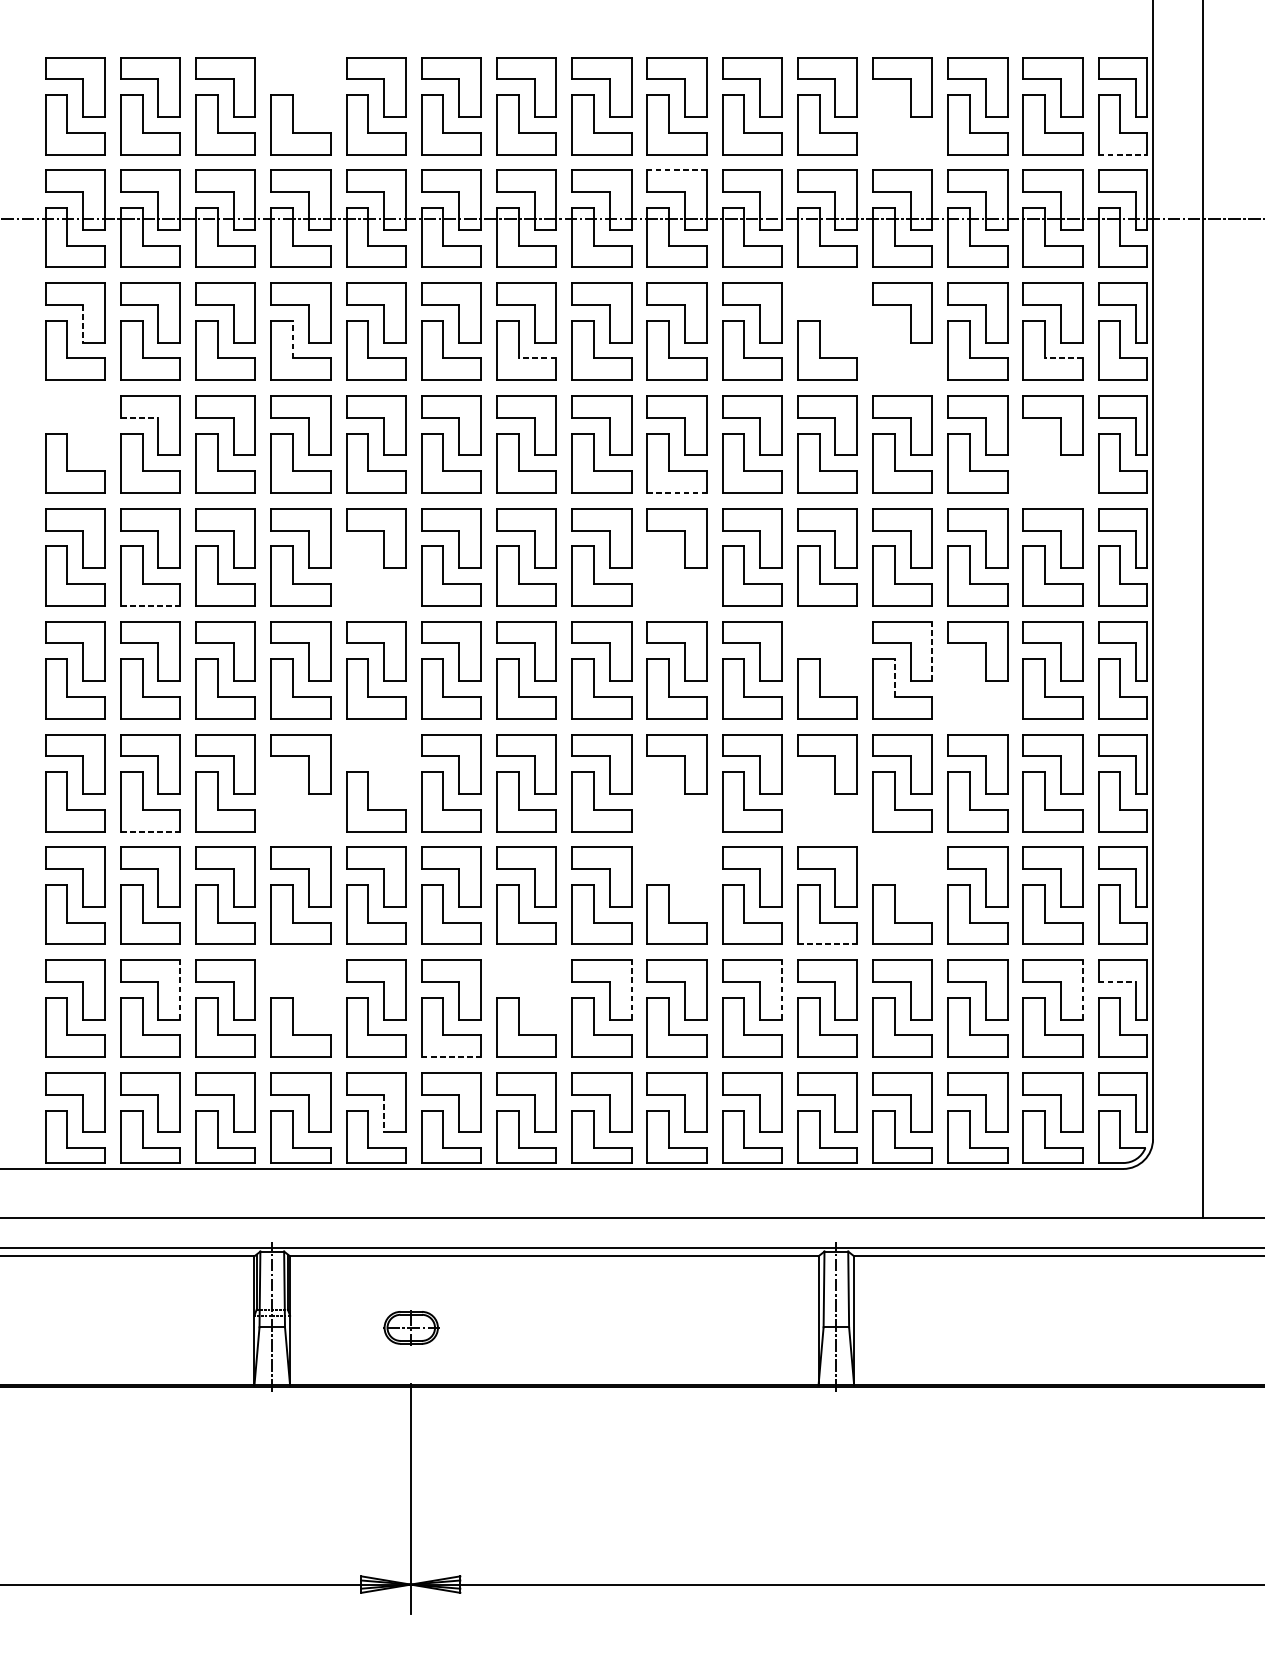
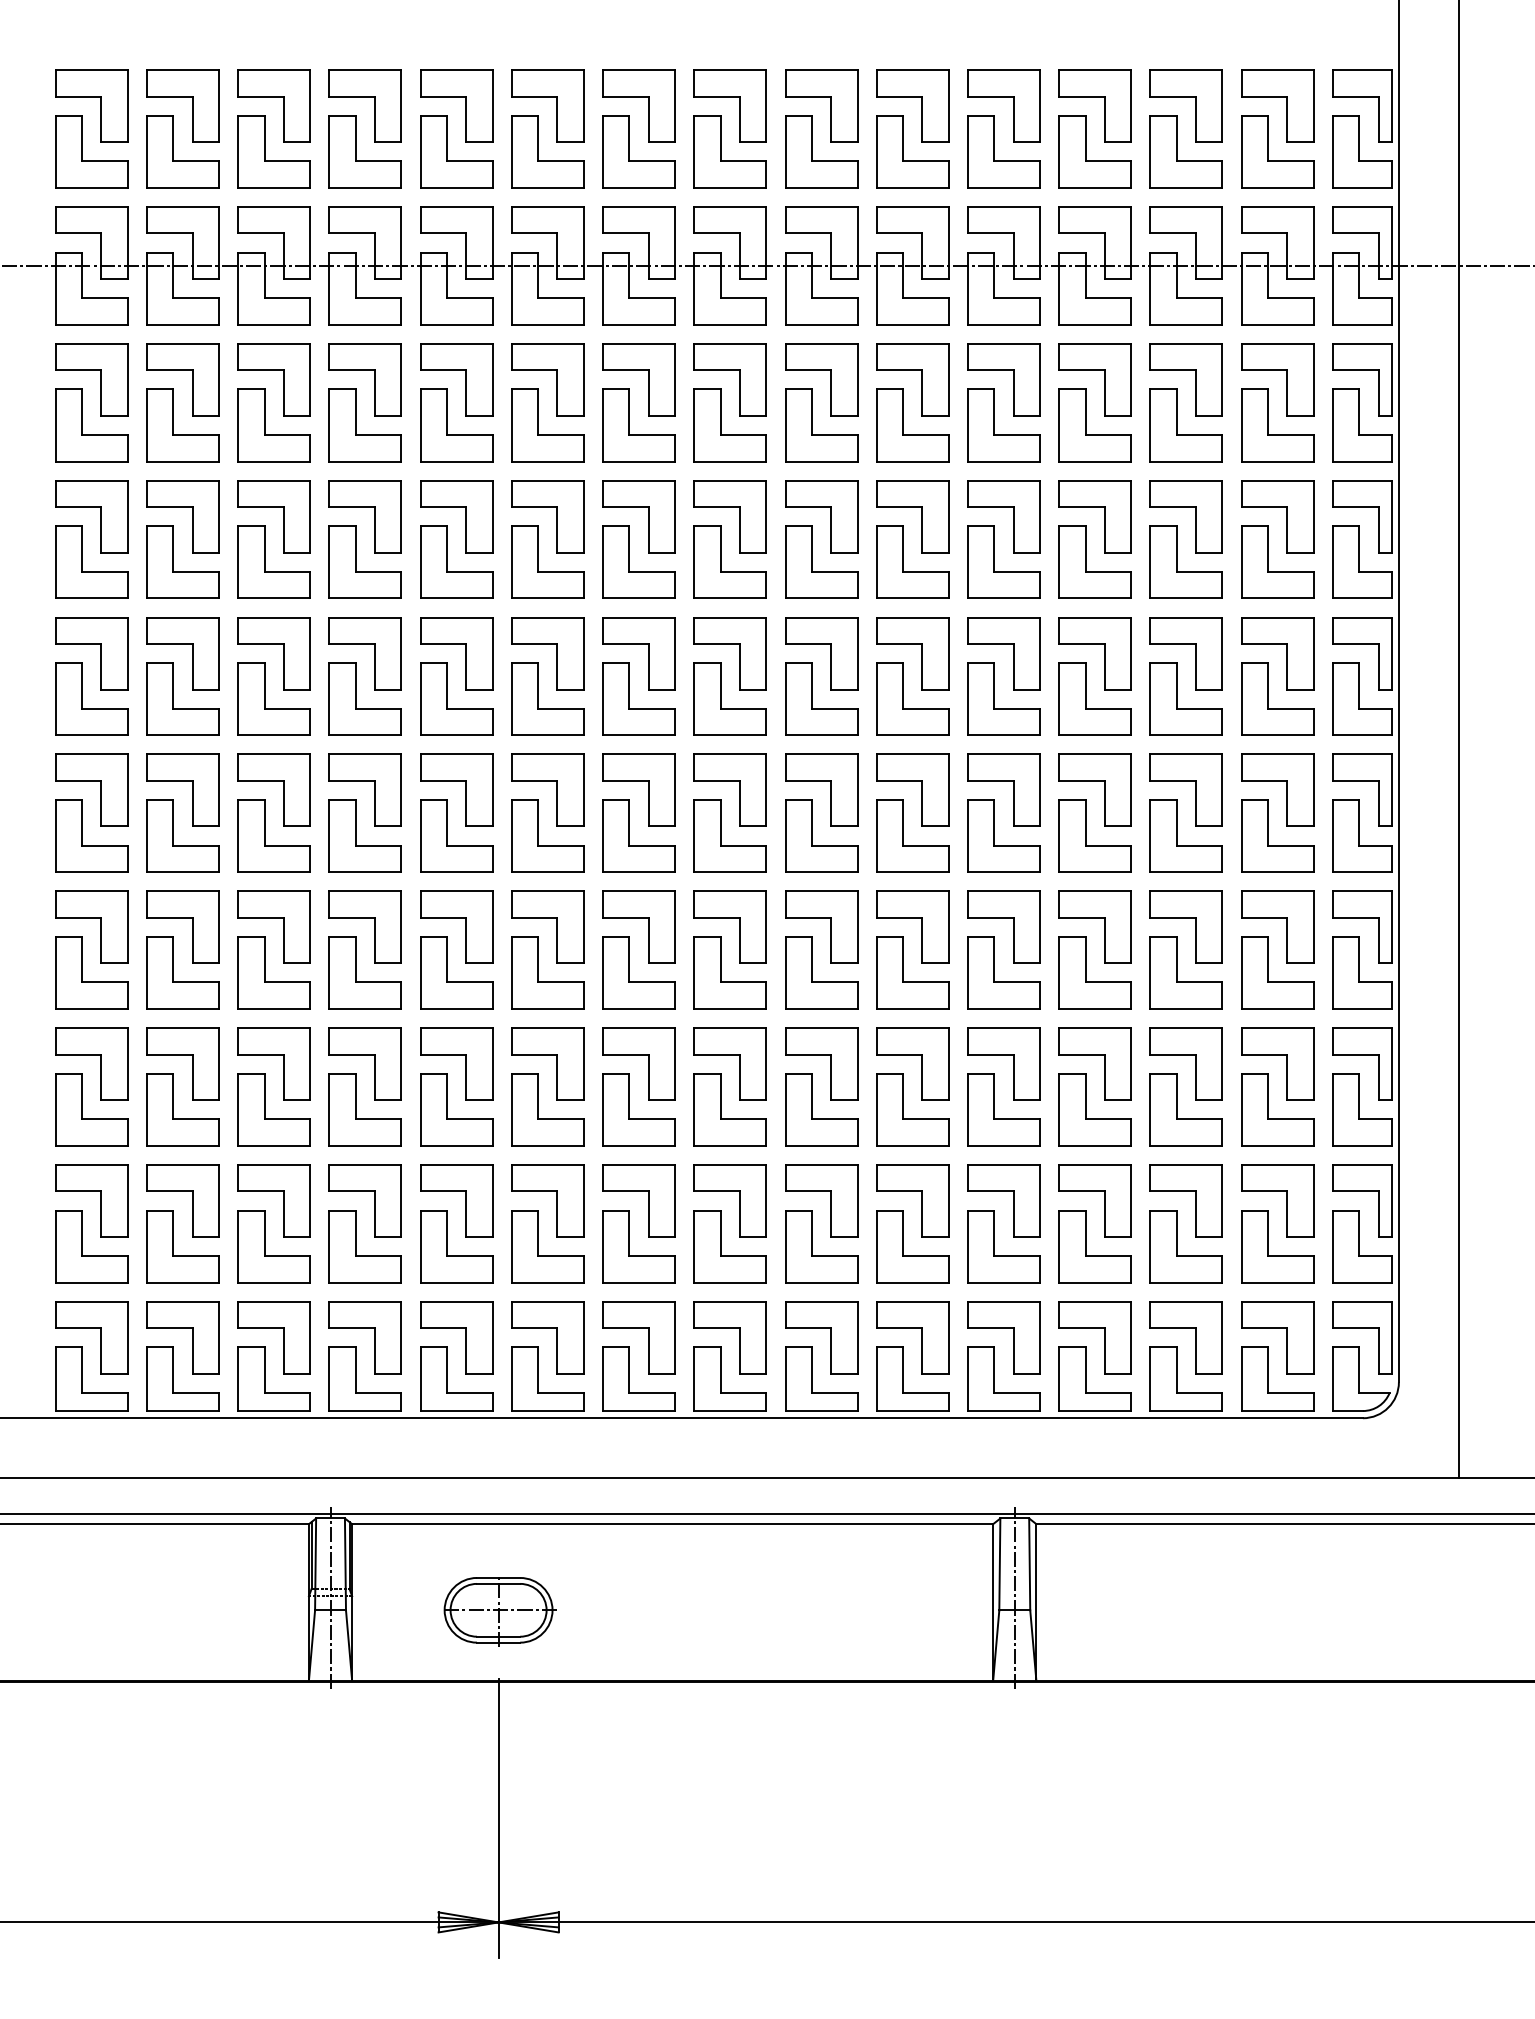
part: (300, 80) -> (364, 97), added
part: (895, 124) -> (1086, 151), added
line: (1123, 154) -> (1362, 187), dashed -> solid
line: (677, 170) -> (821, 207), dashed -> solid
part: (827, 305) -> (1003, 370), added
line: (83, 324) -> (101, 393), dashed -> solid
line: (292, 339) -> (355, 412), dashed -> solid
part: (895, 350) -> (1086, 425), added
line: (537, 358) -> (652, 435), dashed -> solid
line: (1063, 358) -> (1290, 435), dashed -> solid
part: (75, 418) -> (91, 507), added
line: (139, 418) -> (169, 507), dashed -> solid
part: (1045, 462) -> (1268, 561), added
line: (677, 493) -> (822, 598), dashed -> solid
part: (368, 575) -> (447, 698), added
part: (669, 575) -> (812, 698), added
line: (151, 606) -> (183, 735), dashed -> solid
part: (827, 644) -> (1003, 781), added
line: (932, 650) -> (1131, 789), dashed -> solid
line: (894, 677) -> (1085, 822), dashed -> solid
part: (970, 688) -> (1177, 835), added
part: (376, 756) -> (456, 918), added
part: (293, 801) -> (356, 972), added
part: (669, 801) -> (812, 972), added
part: (819, 801) -> (994, 972), added
line: (151, 831) -> (183, 1008), dashed -> solid
part: (677, 869) -> (821, 1055), added
part: (902, 869) -> (1094, 1055), added
line: (827, 944) -> (1004, 1145), dashed -> solid
part: (300, 982) -> (364, 1191), added
part: (526, 982) -> (638, 1191), added
line: (1117, 982) -> (1355, 1191), dashed -> solid
line: (179, 989) -> (218, 1200), dashed -> solid
line: (631, 989) -> (766, 1200), dashed -> solid
line: (781, 989) -> (948, 1200), dashed -> solid
line: (1082, 989) -> (1313, 1200), dashed -> solid
line: (451, 1057) -> (548, 1282), dashed -> solid
line: (384, 1113) -> (466, 1351), dashed -> solid
part: (411, 1328) -> (499, 1611), size x1.67

